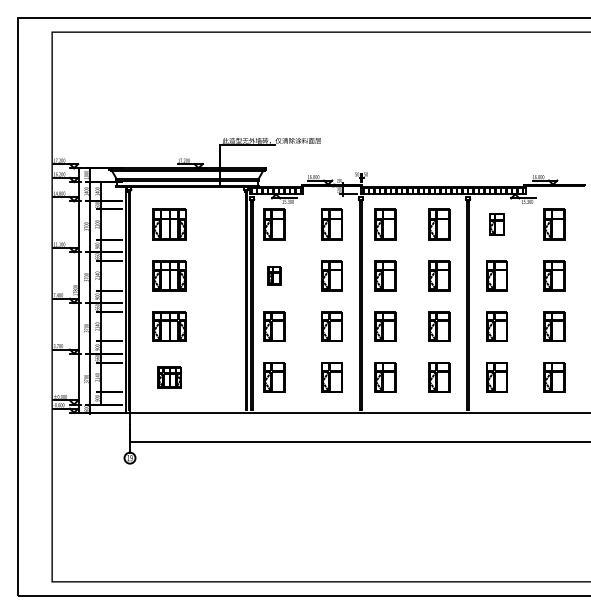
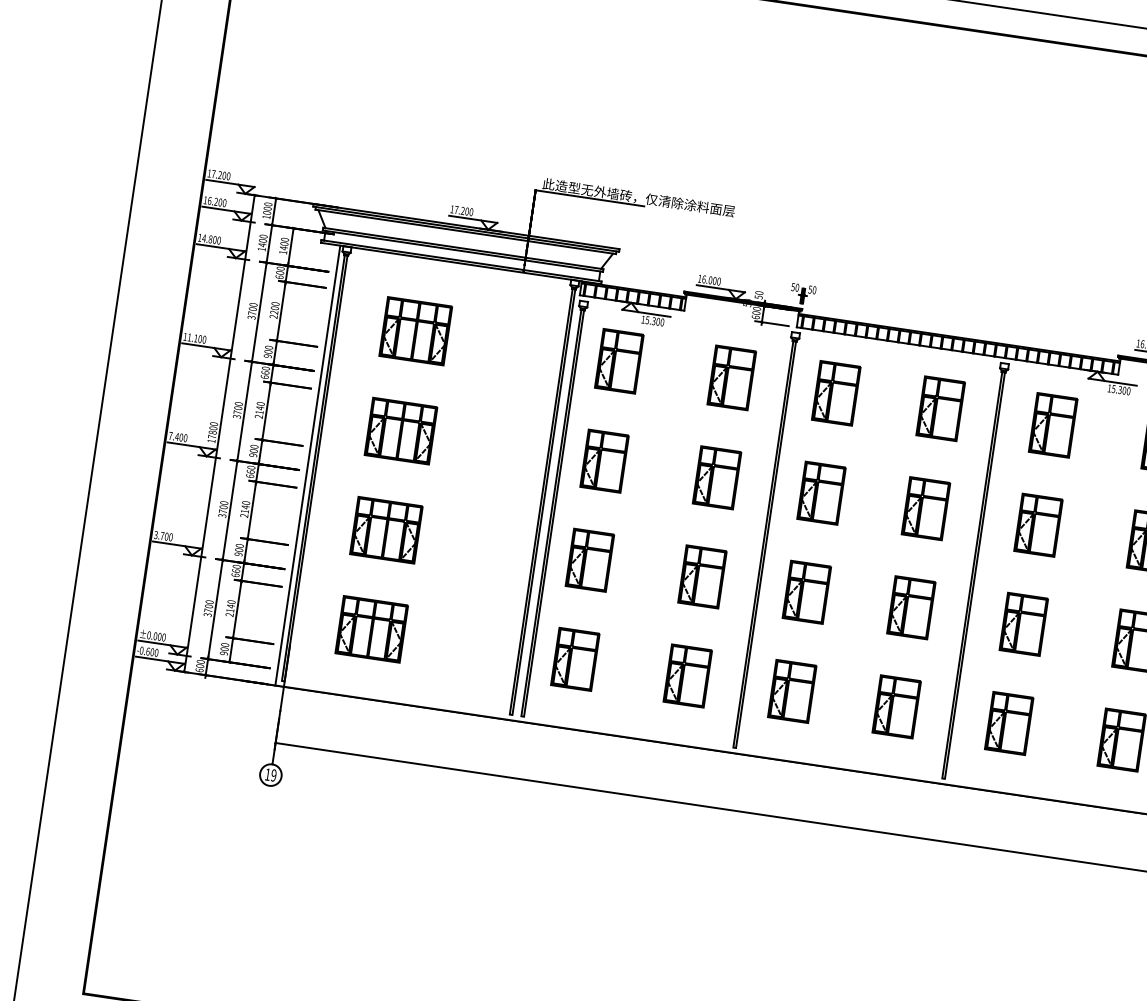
part: (496, 224) -> (1052, 425), size x1.43
part: (274, 275) -> (605, 460), size x1.67
part: (169, 377) -> (371, 629), size x1.43

